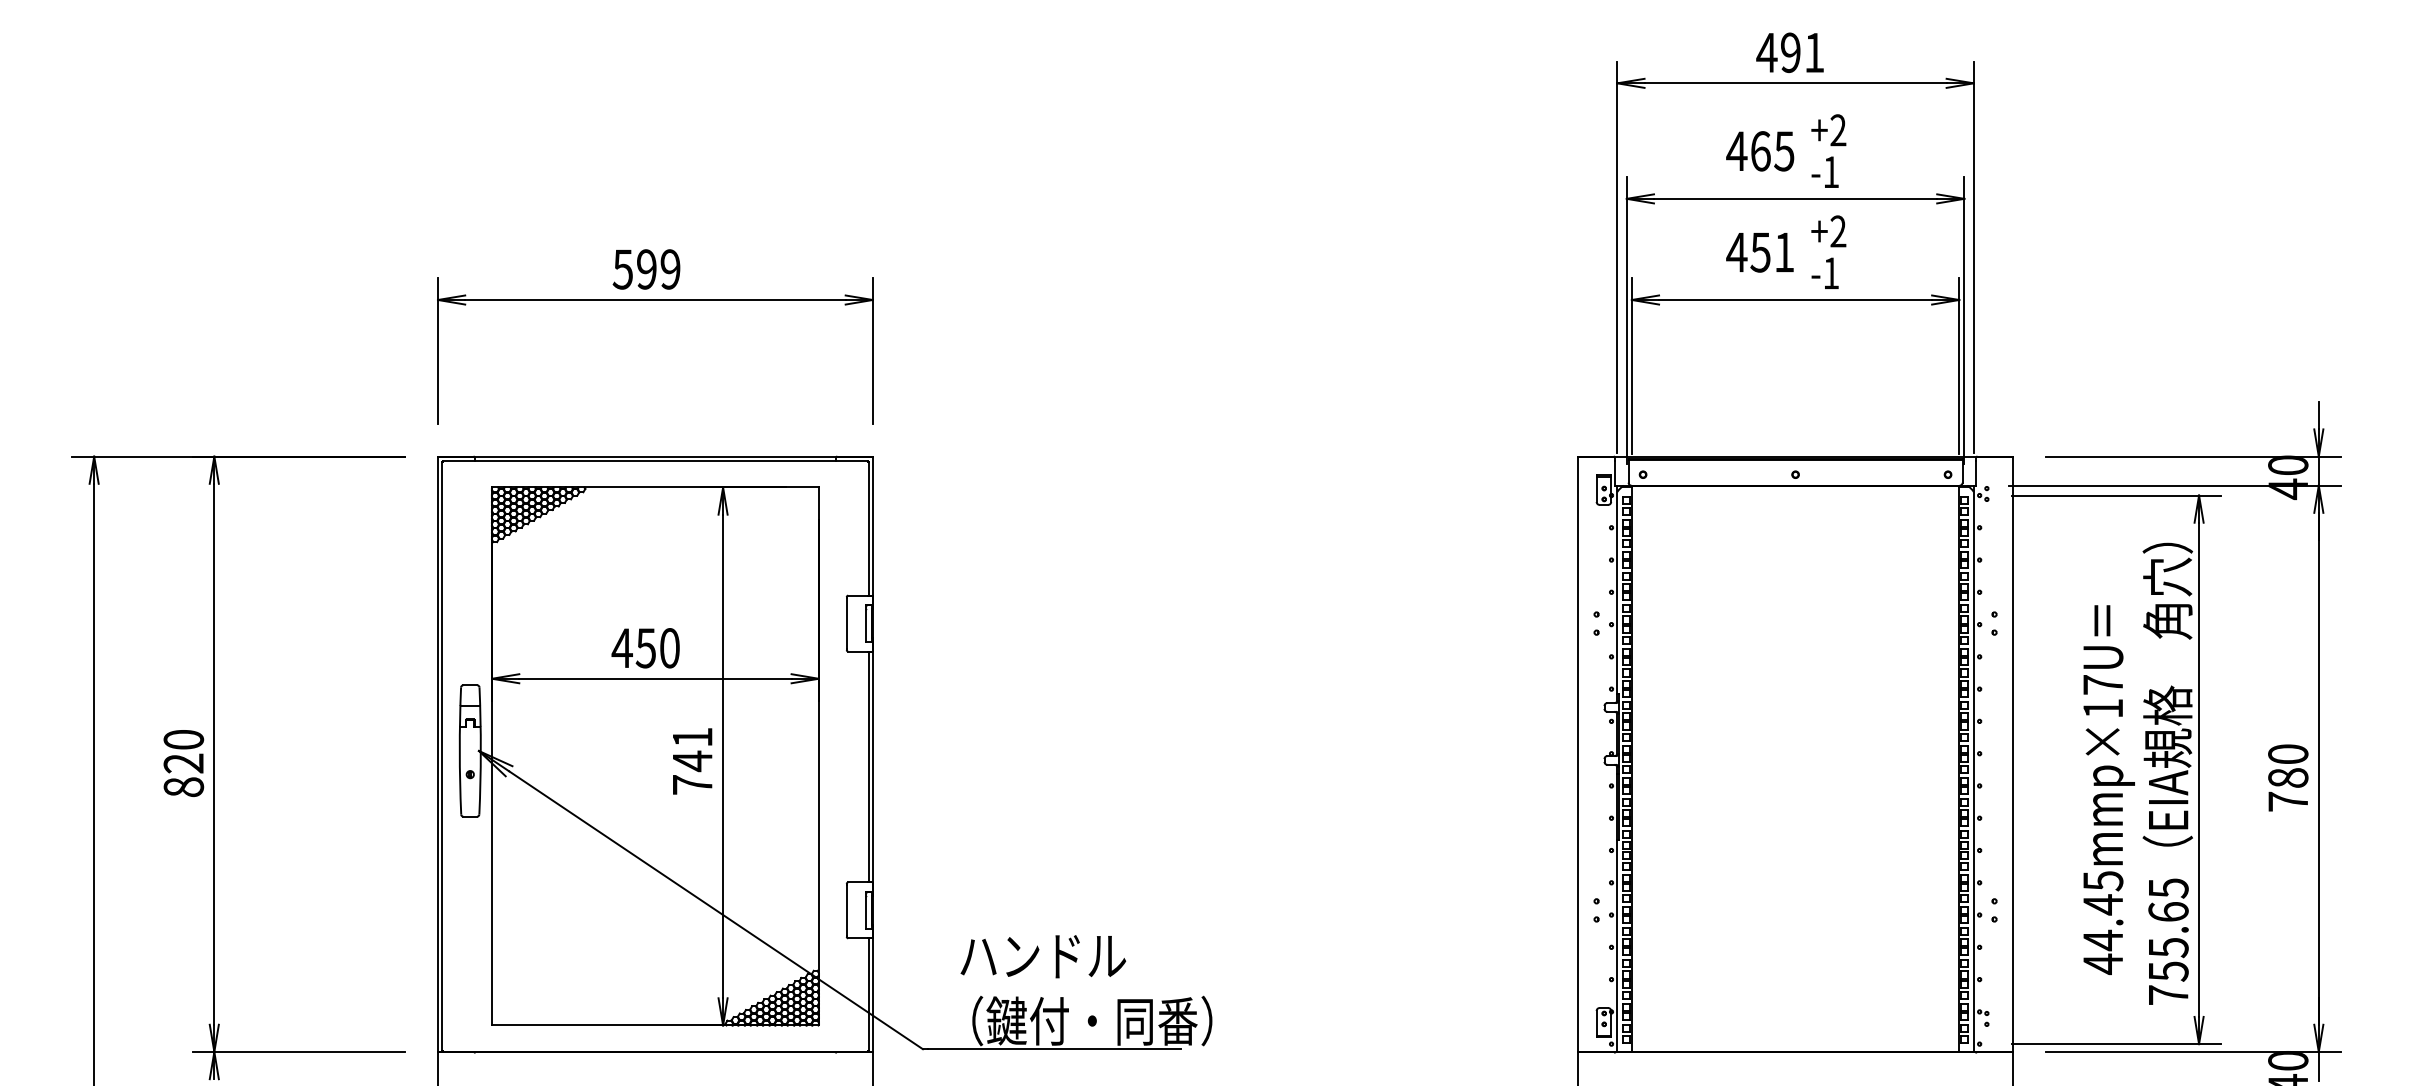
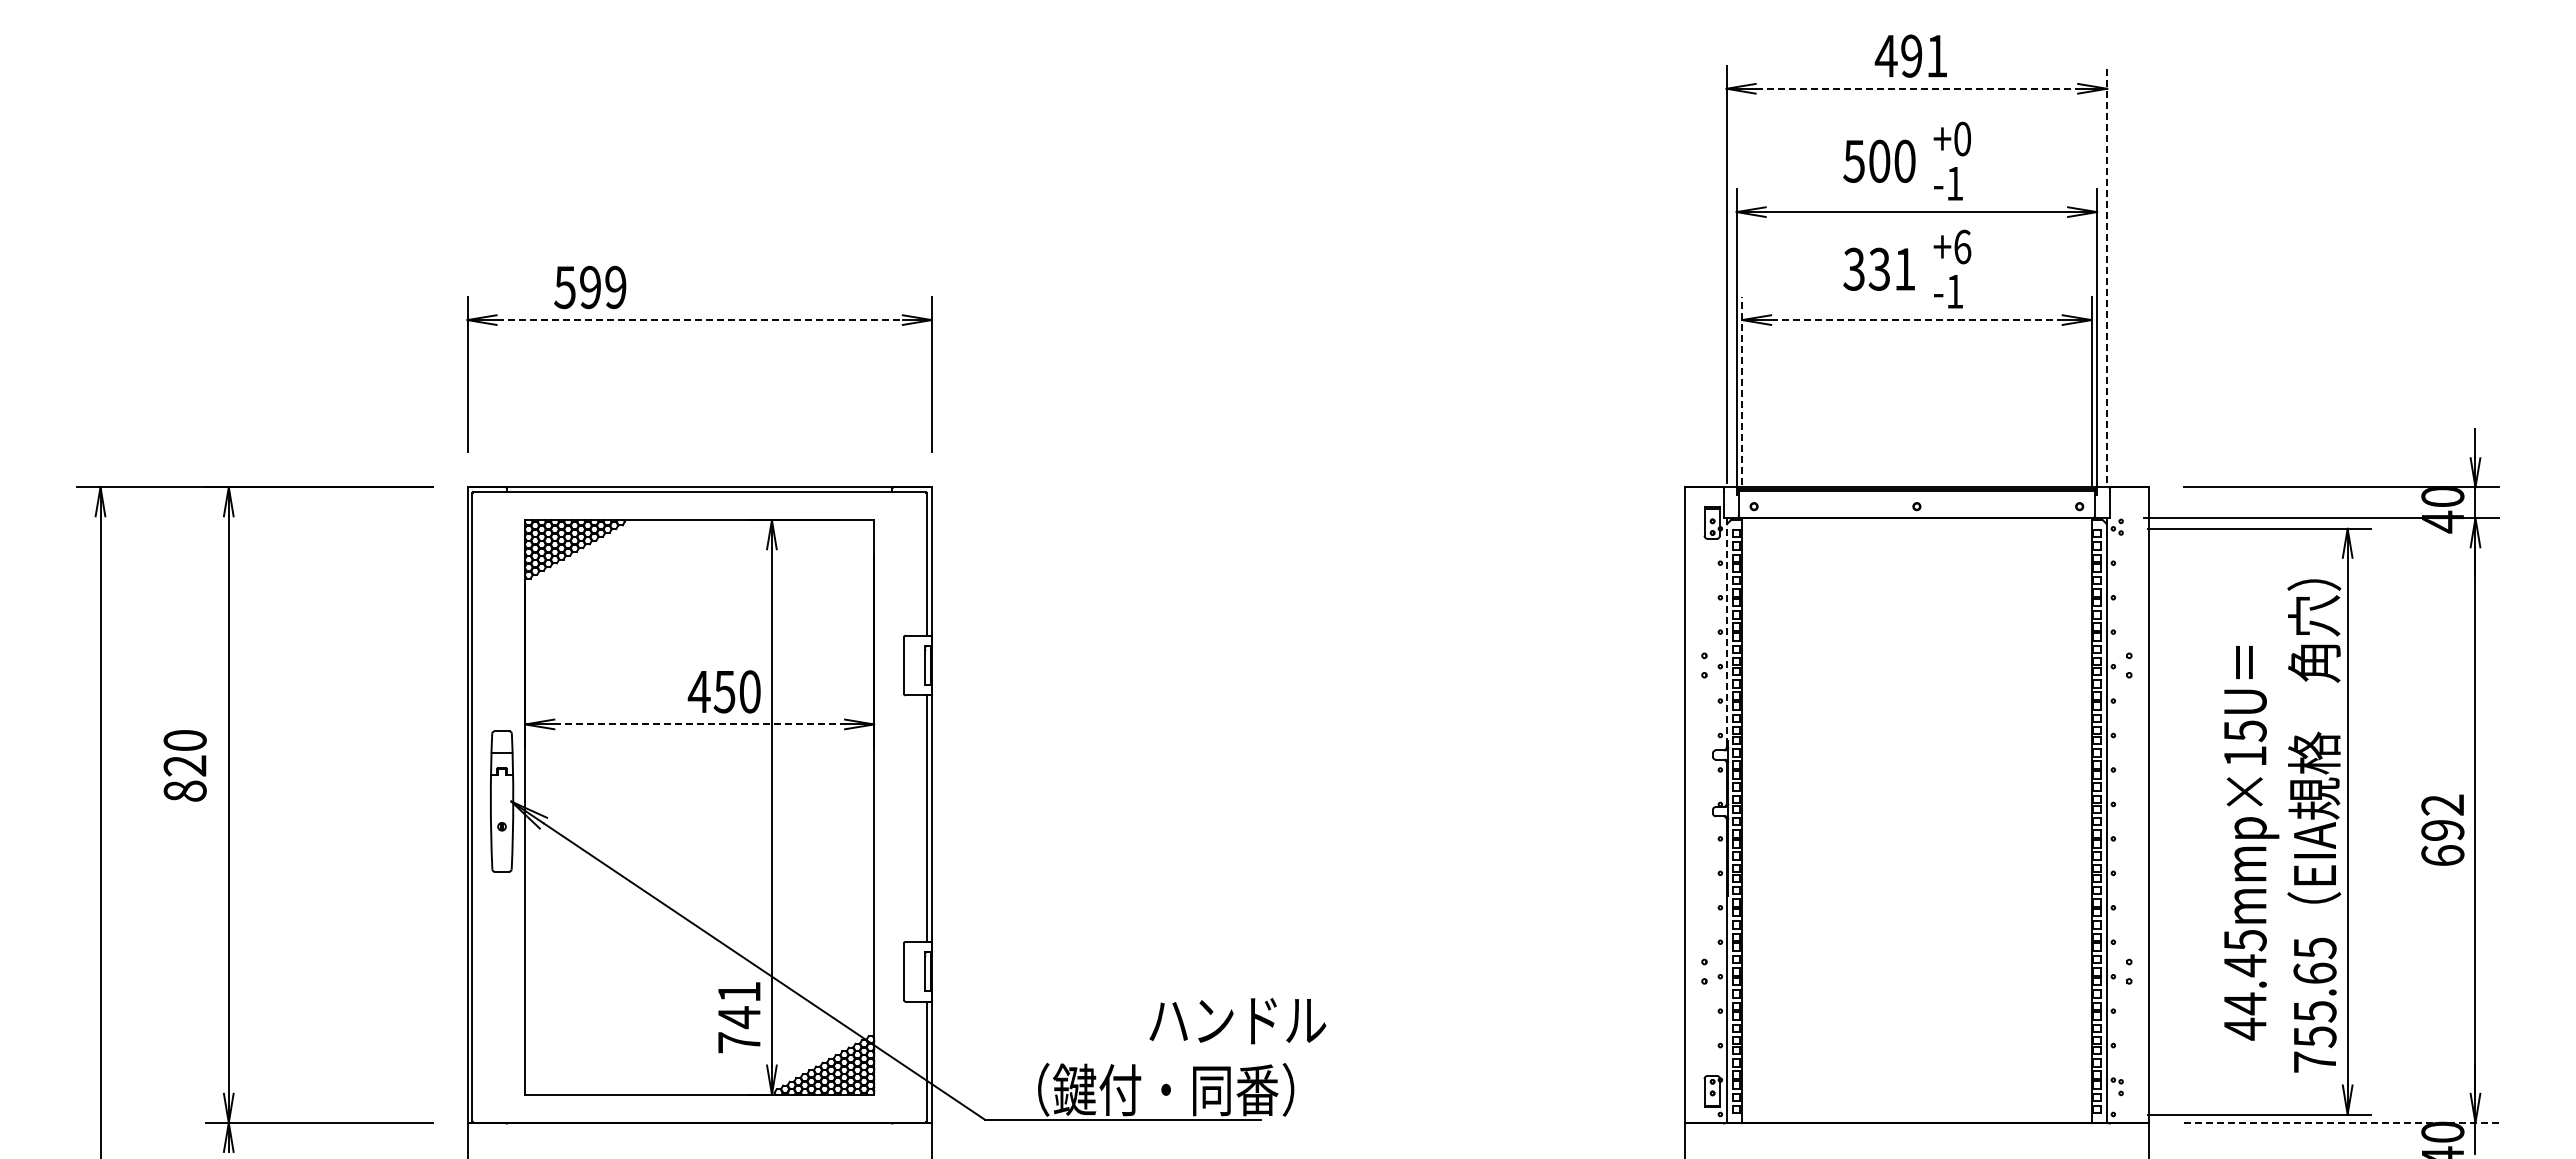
line: (1796, 83) -> (1917, 88), solid -> dashed
text: (1838, 129) -> (1962, 138), +2 -> +0
text: (1759, 150) -> (1878, 160), 465 -> 500
text: (1838, 231) -> (1962, 246), +2 -> +6
text: (1747, 251) -> (1865, 268), 451 -> 331
line: (1974, 257) -> (2107, 274), solid -> dashed
text: (646, 269) -> (590, 287), moved
line: (656, 300) -> (700, 320), solid -> dashed
line: (1795, 300) -> (1916, 320), solid -> dashed
line: (1632, 365) -> (1742, 390), solid -> dashed
line: (1617, 590) -> (1726, 630), solid -> dashed
text: (644, 647) -> (723, 691), moved
line: (656, 678) -> (700, 724), solid -> dashed
text: (2103, 685) -> (2245, 731), 44.45mmp×17U -> 44.45mmp×15U
text: (692, 761) -> (739, 1017), moved
text: (183, 763) -> (184, 765), moved
text: (2287, 778) -> (2442, 830), 780 -> 692
text: (1043, 957) -> (1237, 1021), moved
line: (2193, 1051) -> (2341, 1122), solid -> dashed

